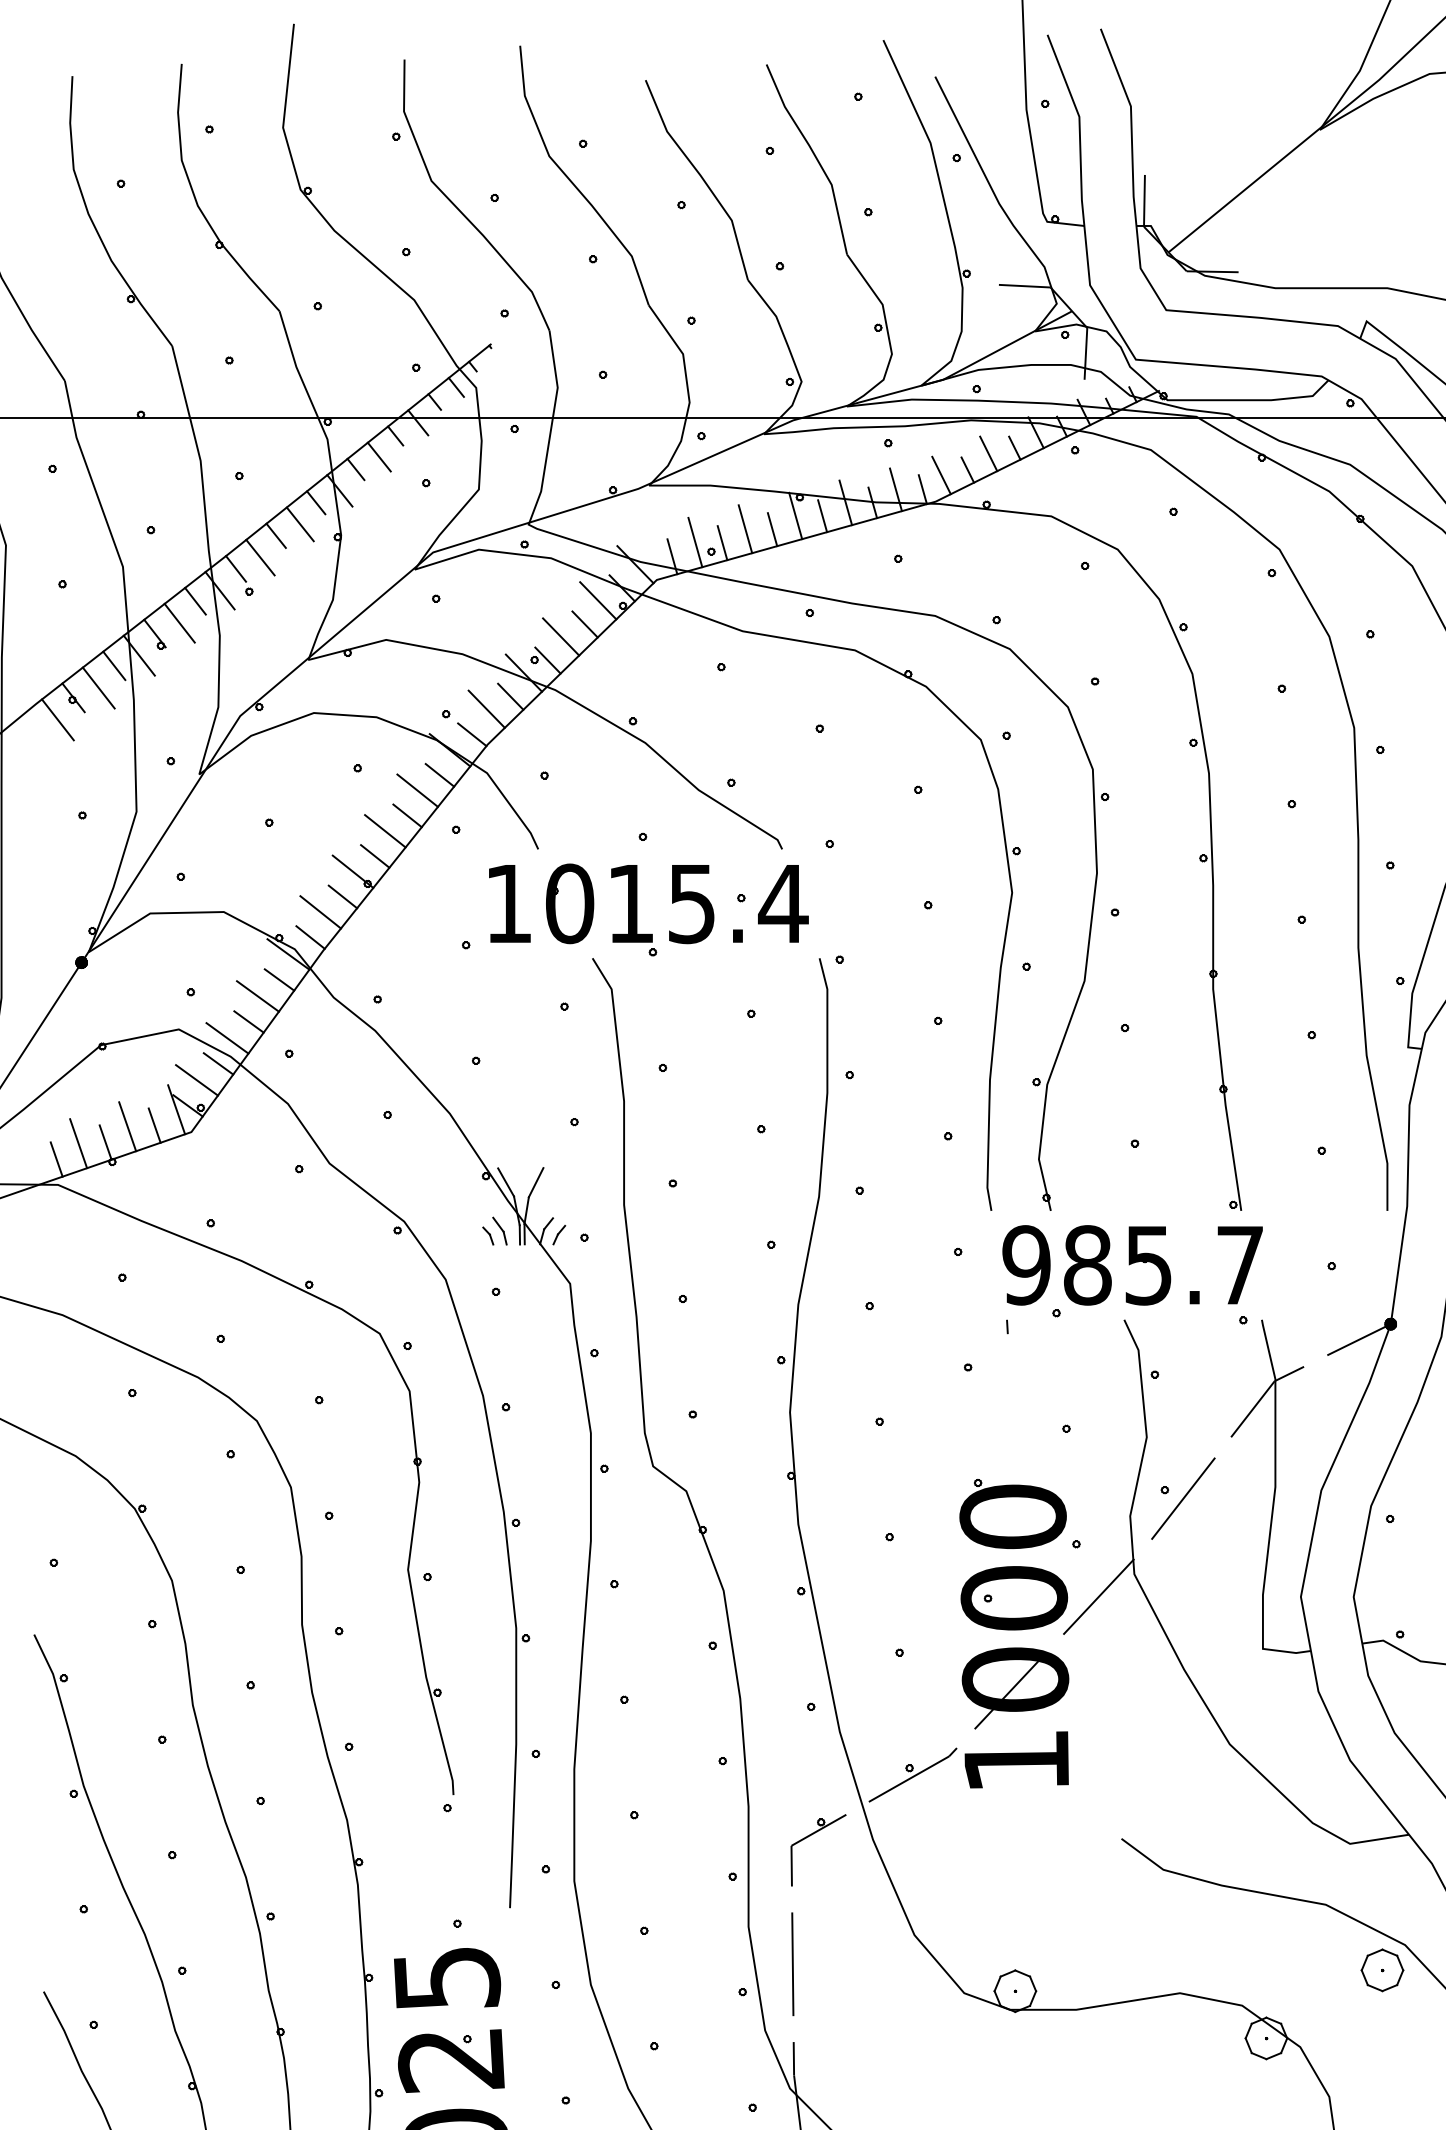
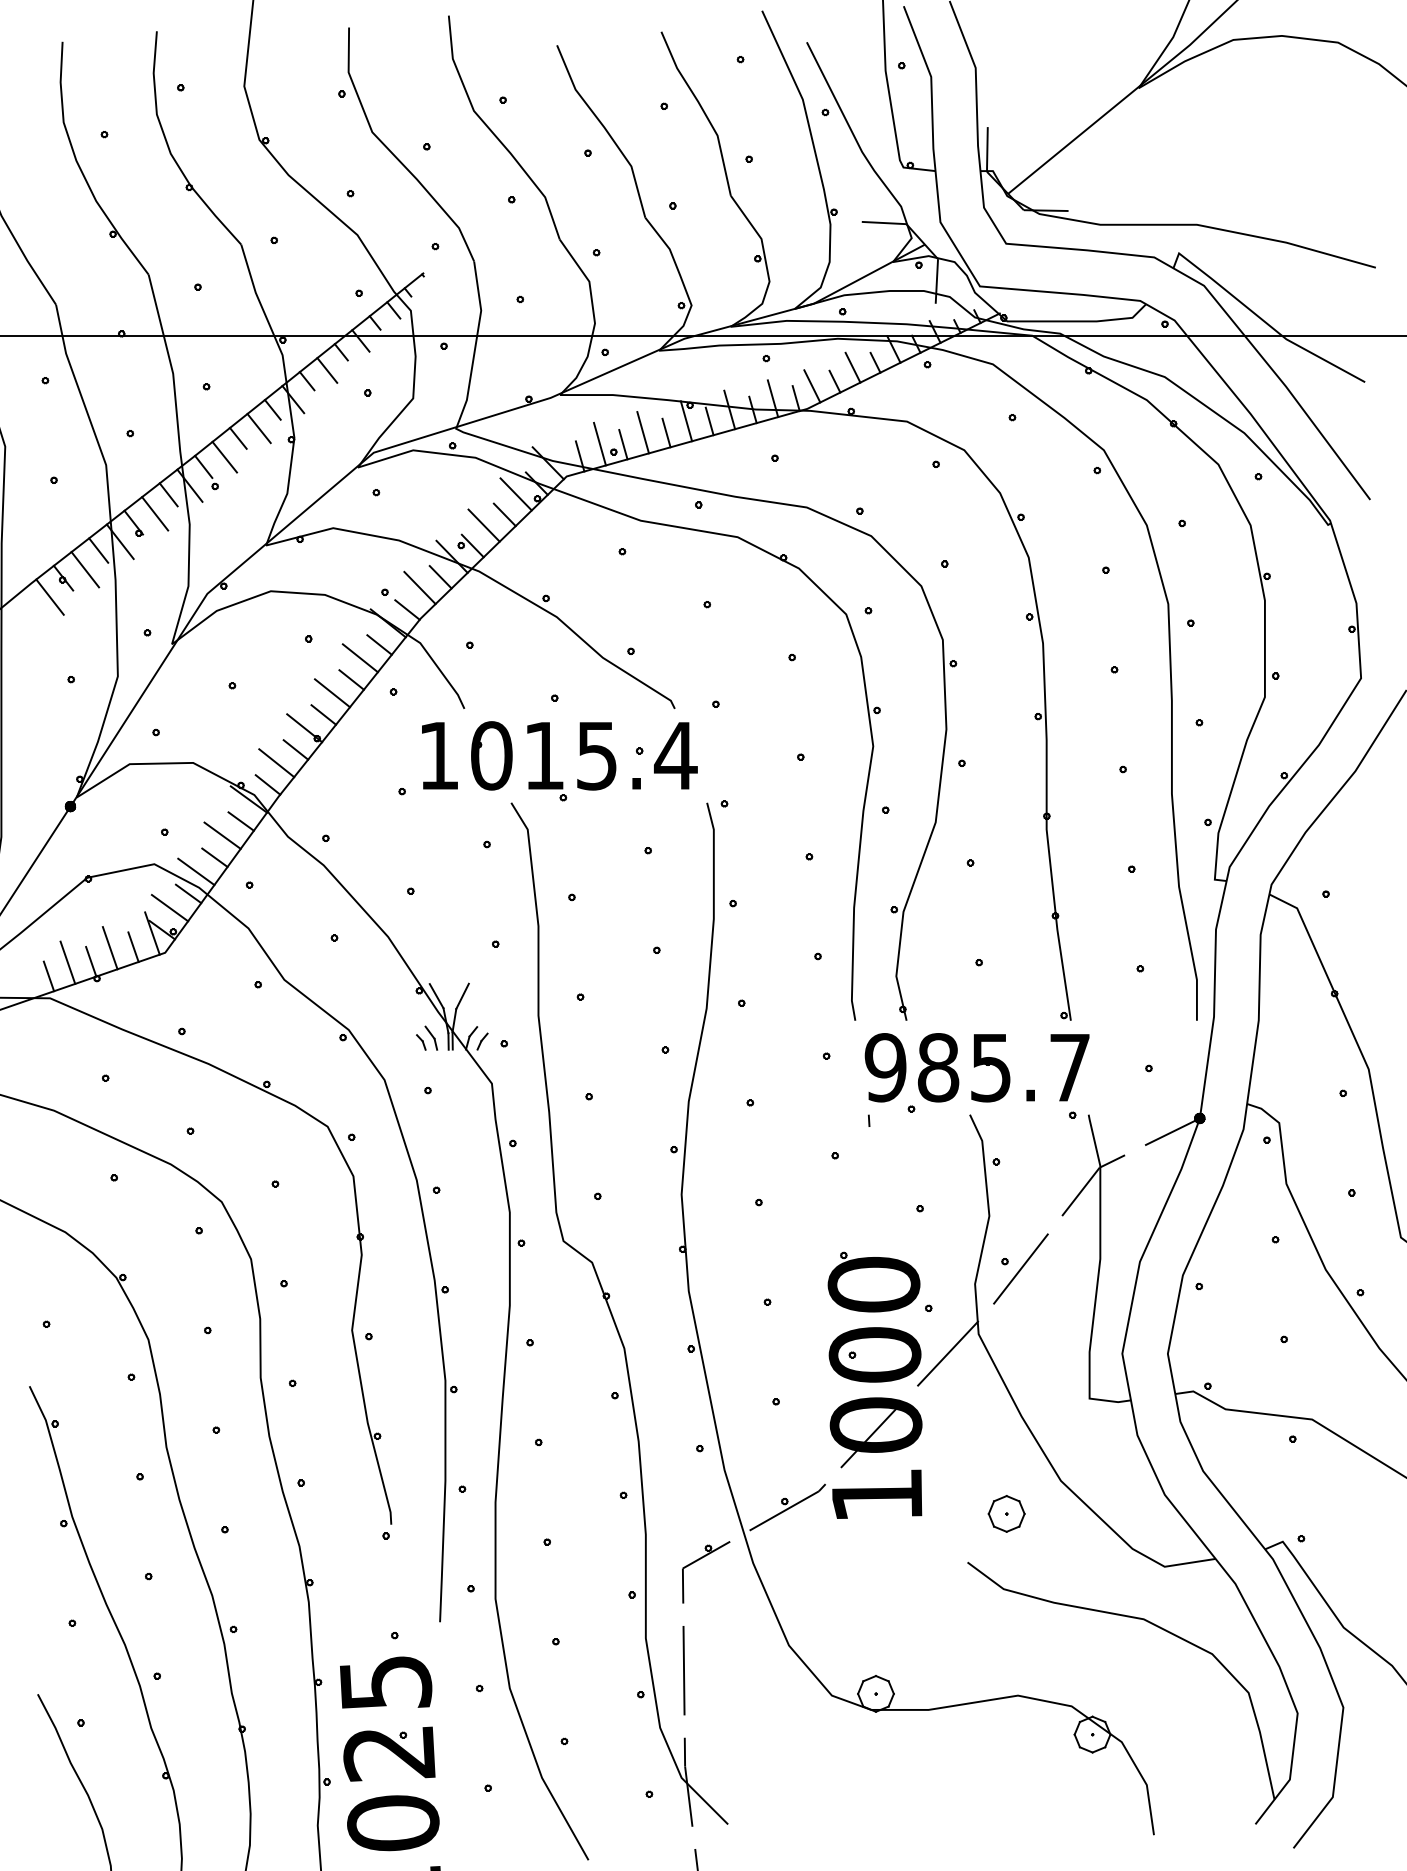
part: (1382, 1969) -> (1006, 1513), moved

